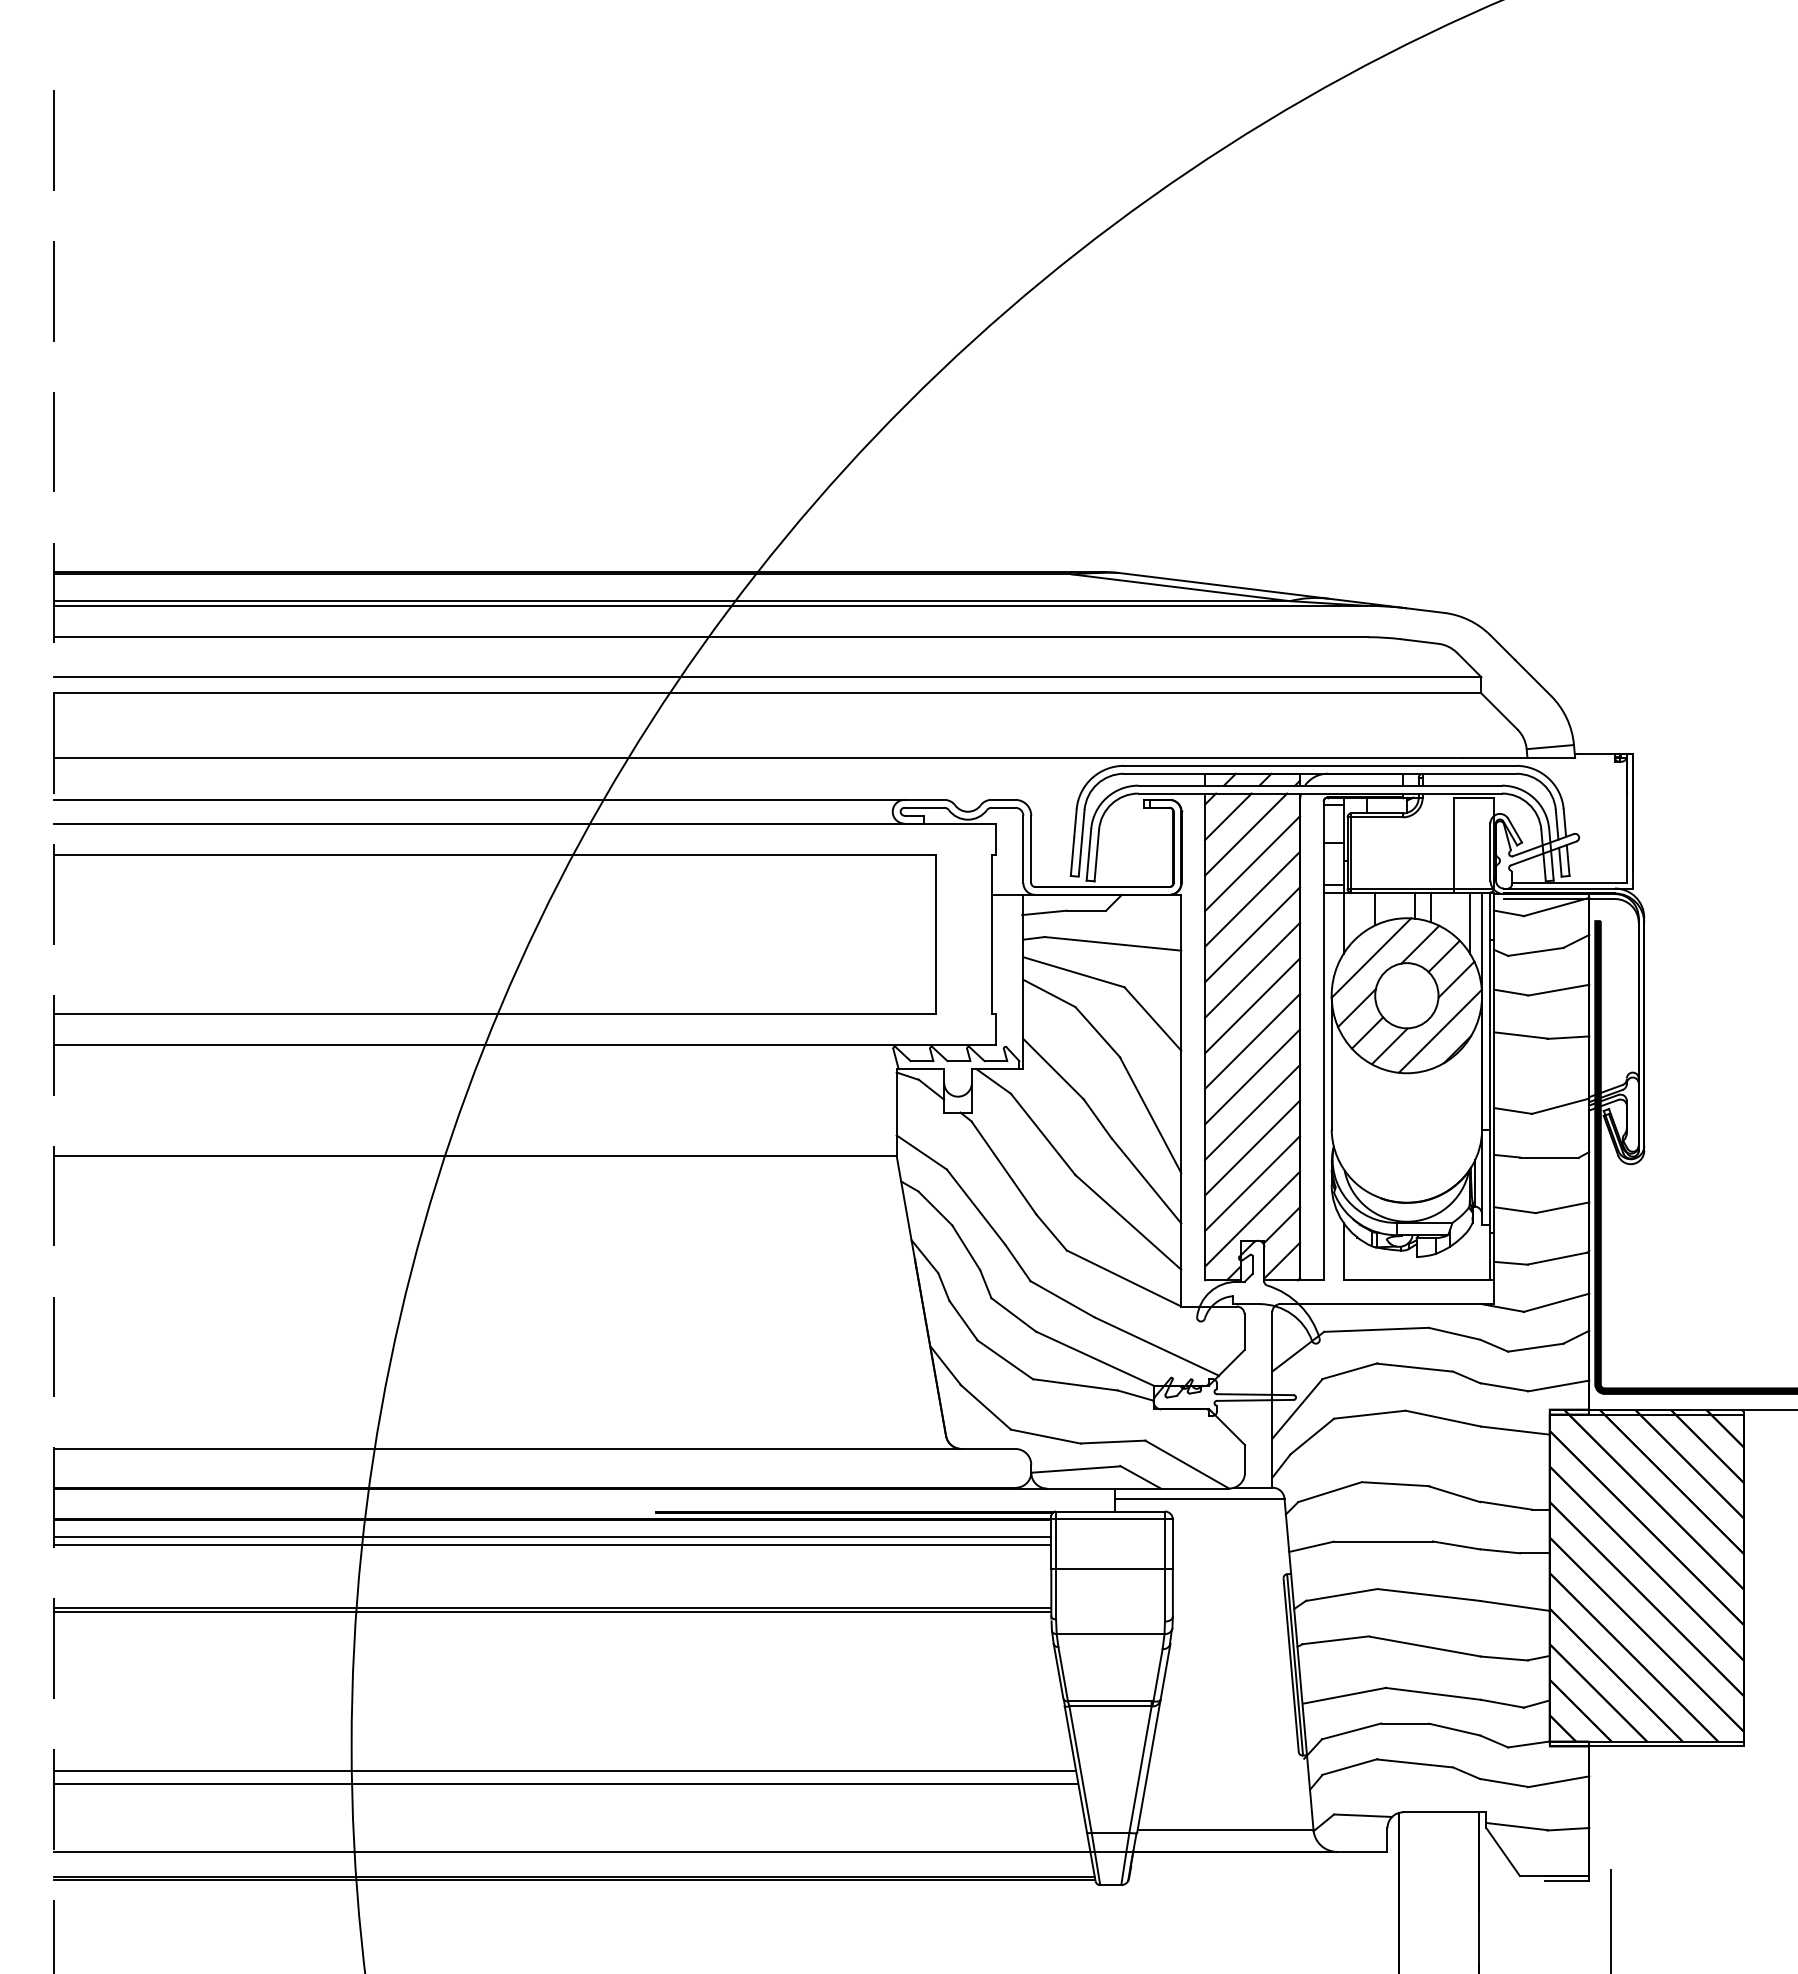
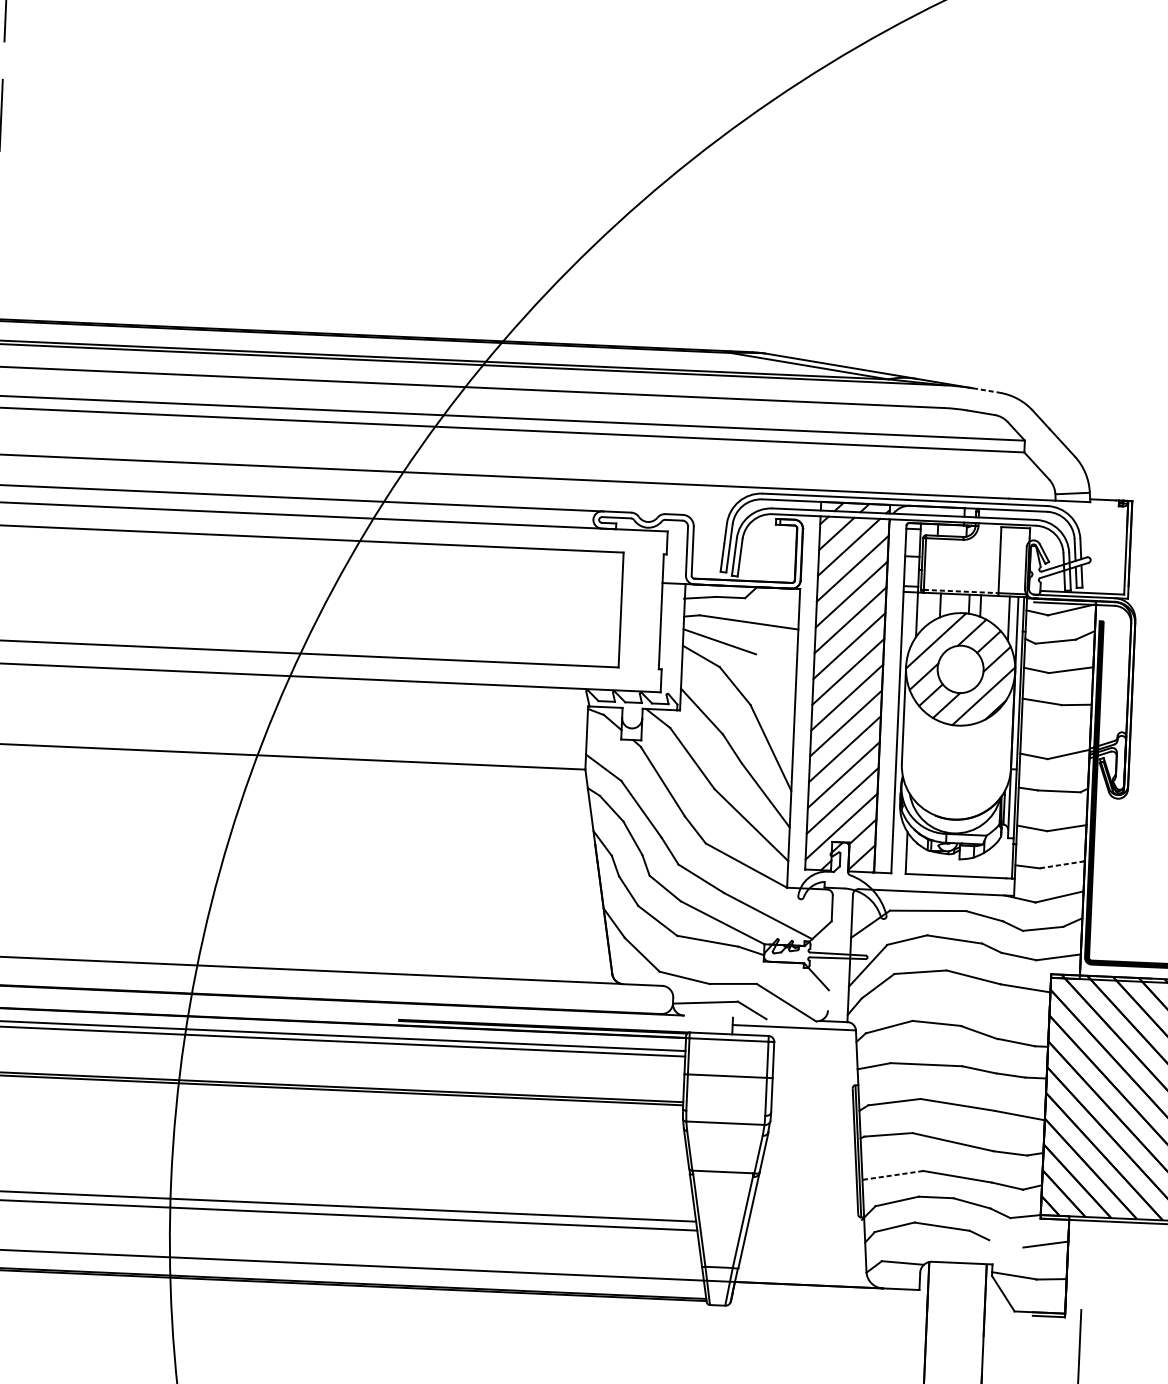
line: (1425, 610) -> (986, 390), solid -> dashed
line: (1403, 888) -> (961, 591), solid -> dashed
line: (1152, 1018) -> (775, 677), removed
line: (1558, 1258) -> (1062, 864), solid -> dashed
line: (1245, 1458) -> (828, 1000), removed
line: (1138, 1488) -> (750, 1018), removed
line: (1345, 1695) -> (893, 1175), solid -> dashed
line: (1110, 1706) -> (723, 1175), removed
line: (1503, 1782) -> (1005, 1243), removed
line: (1225, 1830) -> (802, 1269), removed

